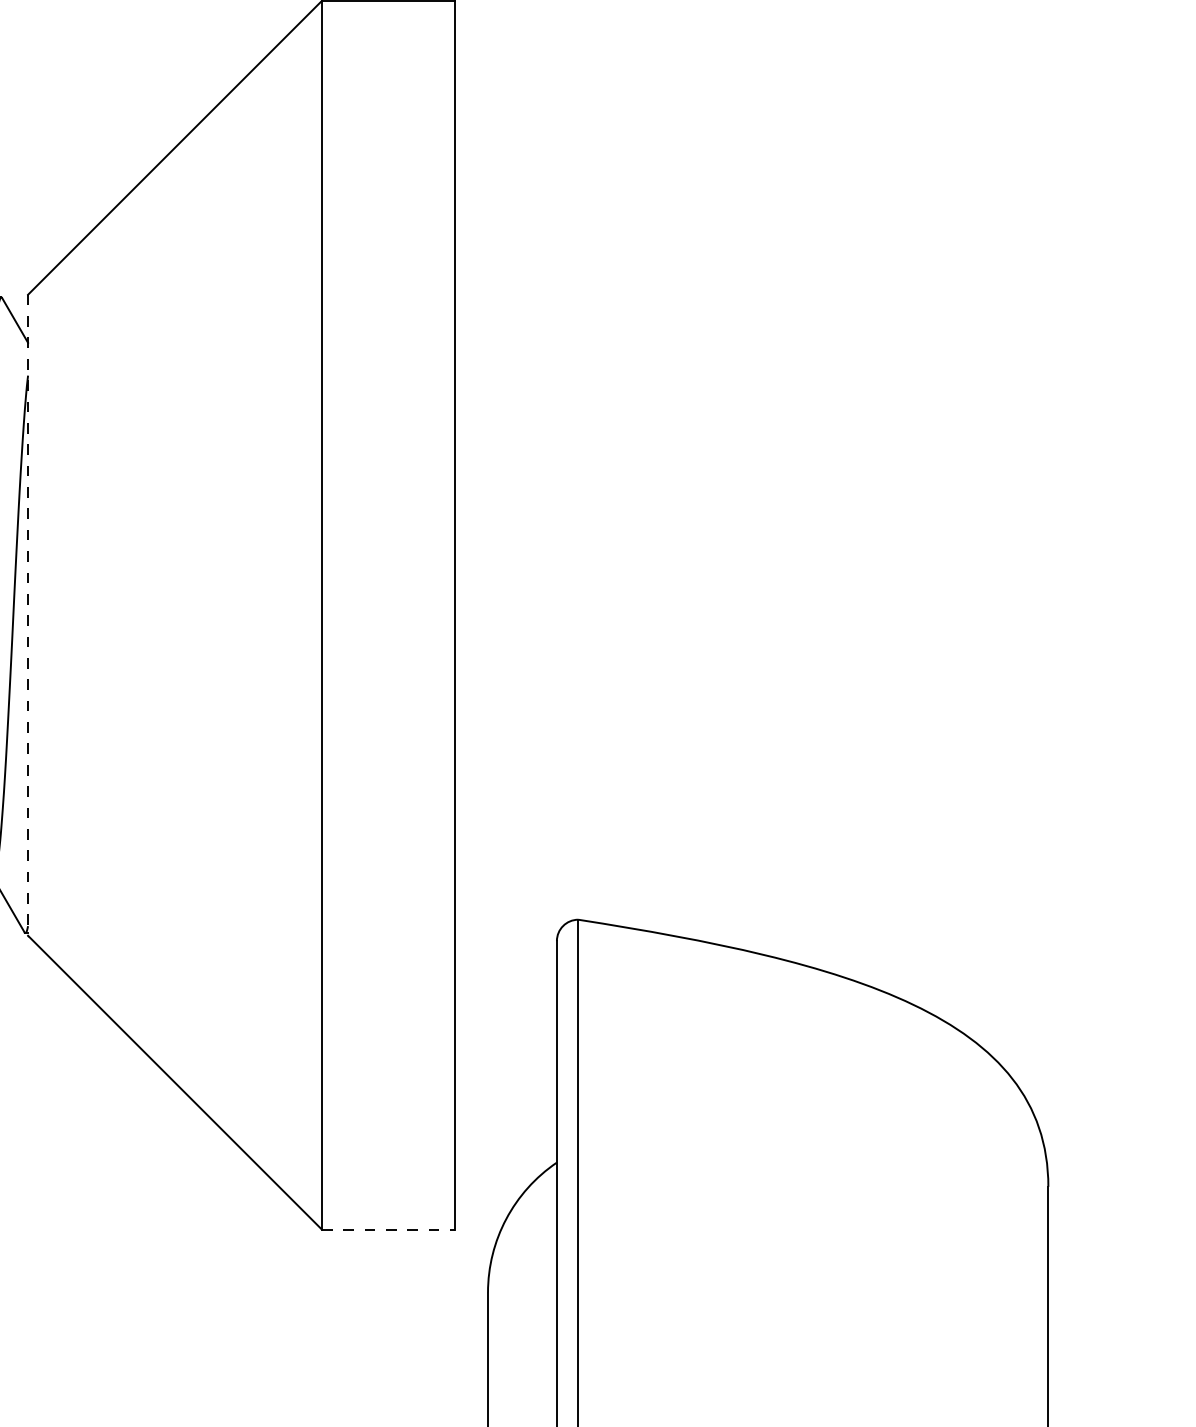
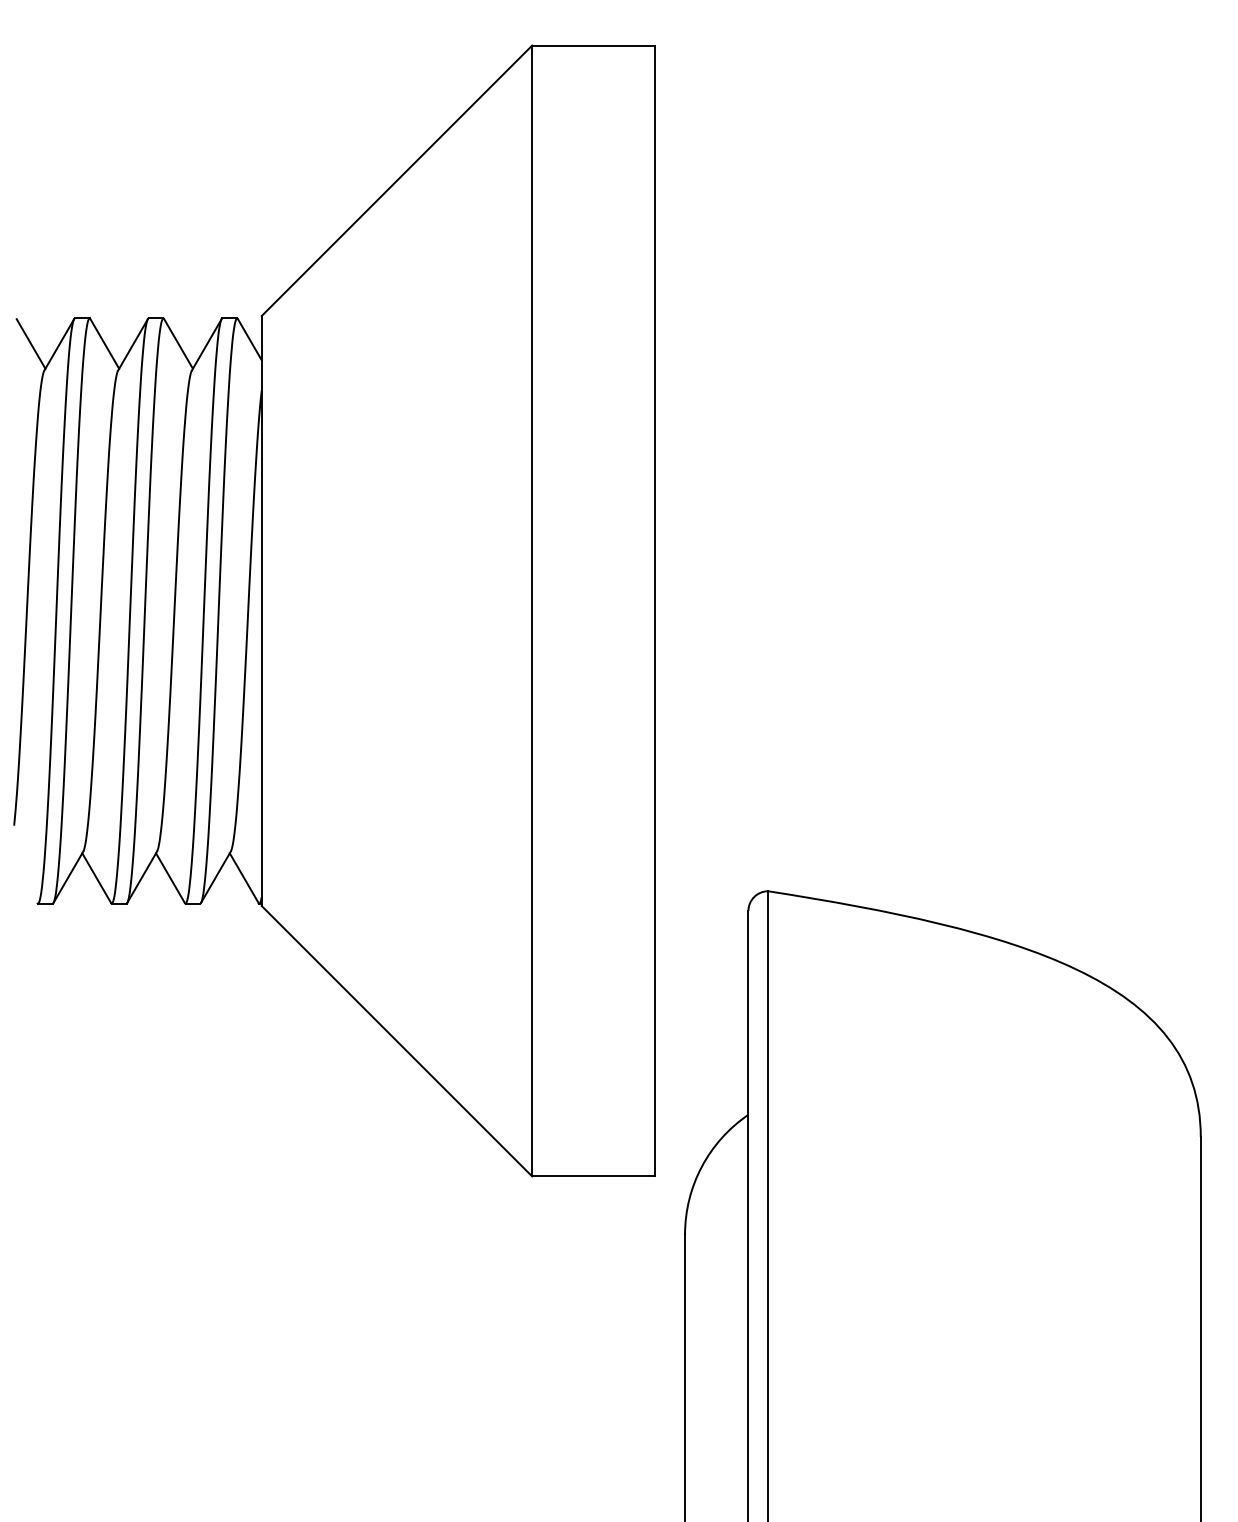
line: (27, 615) -> (261, 611), dashed -> solid
line: (389, 1229) -> (594, 1176), dashed -> solid

